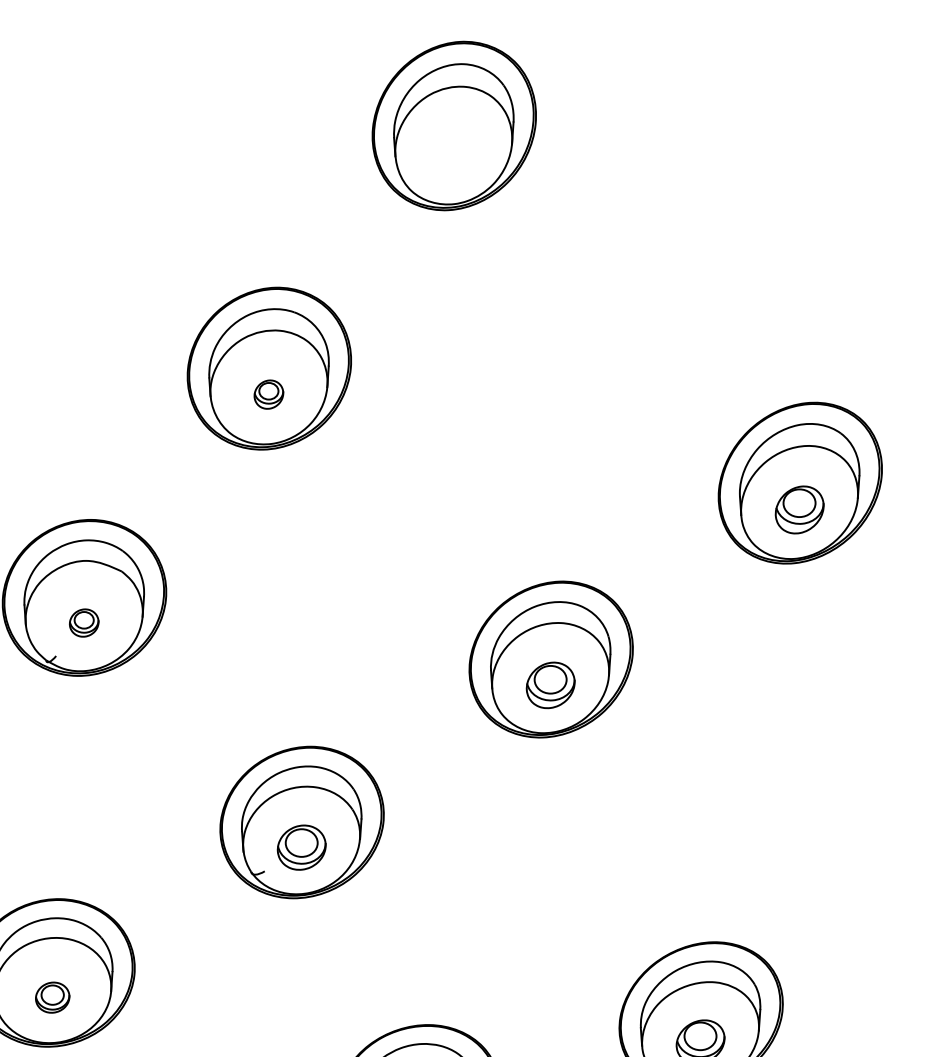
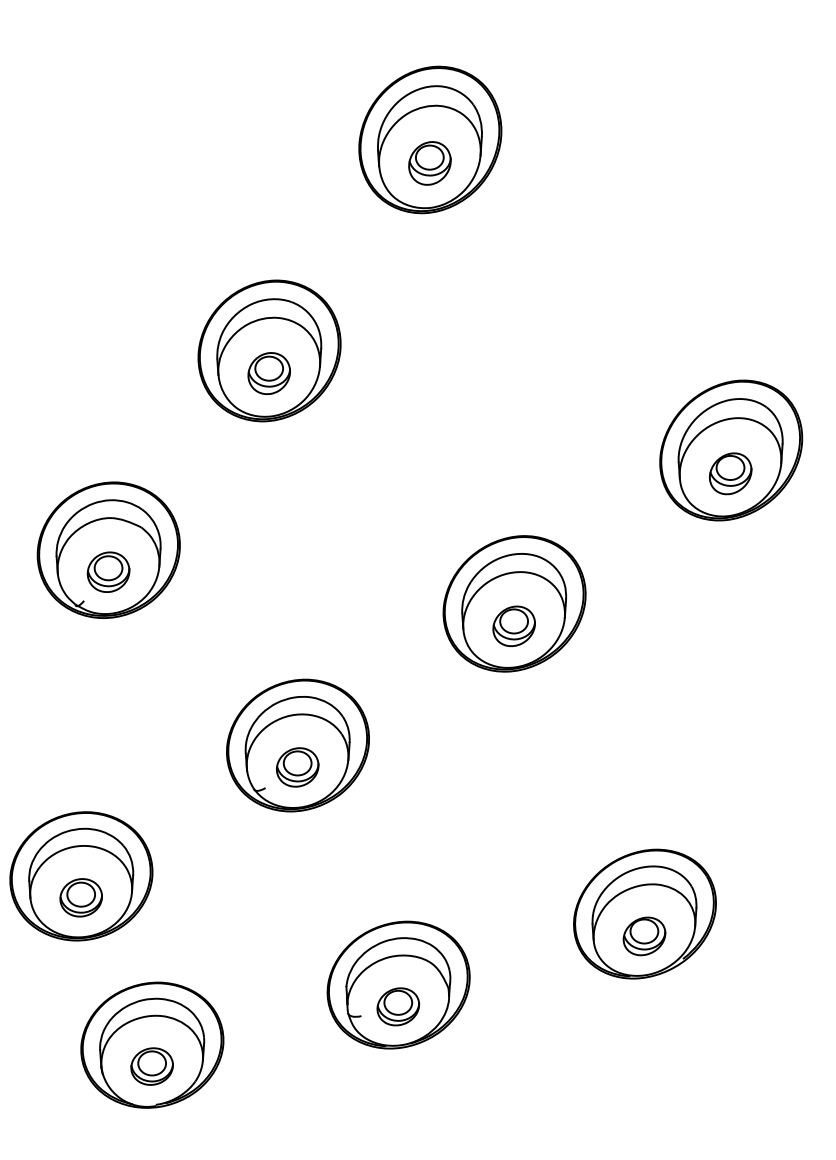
part: (453, 153) -> (429, 163), added
part: (268, 394) -> (268, 373), size x1.67
part: (84, 622) -> (108, 571), size x1.67
part: (51, 997) -> (80, 897), size x1.43

